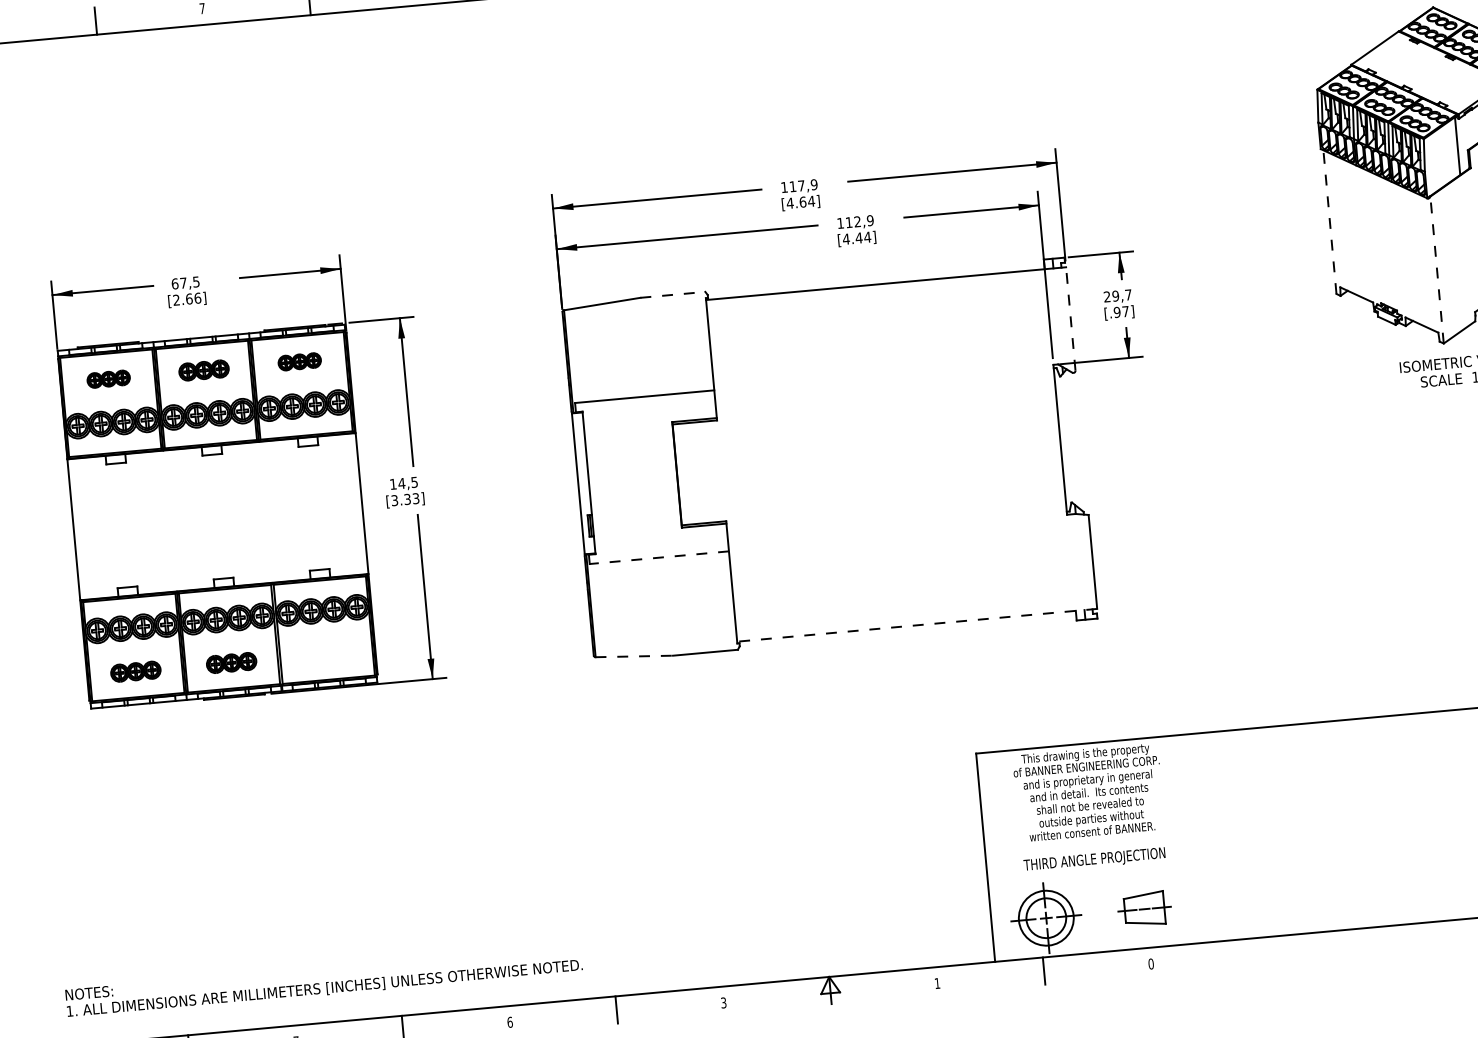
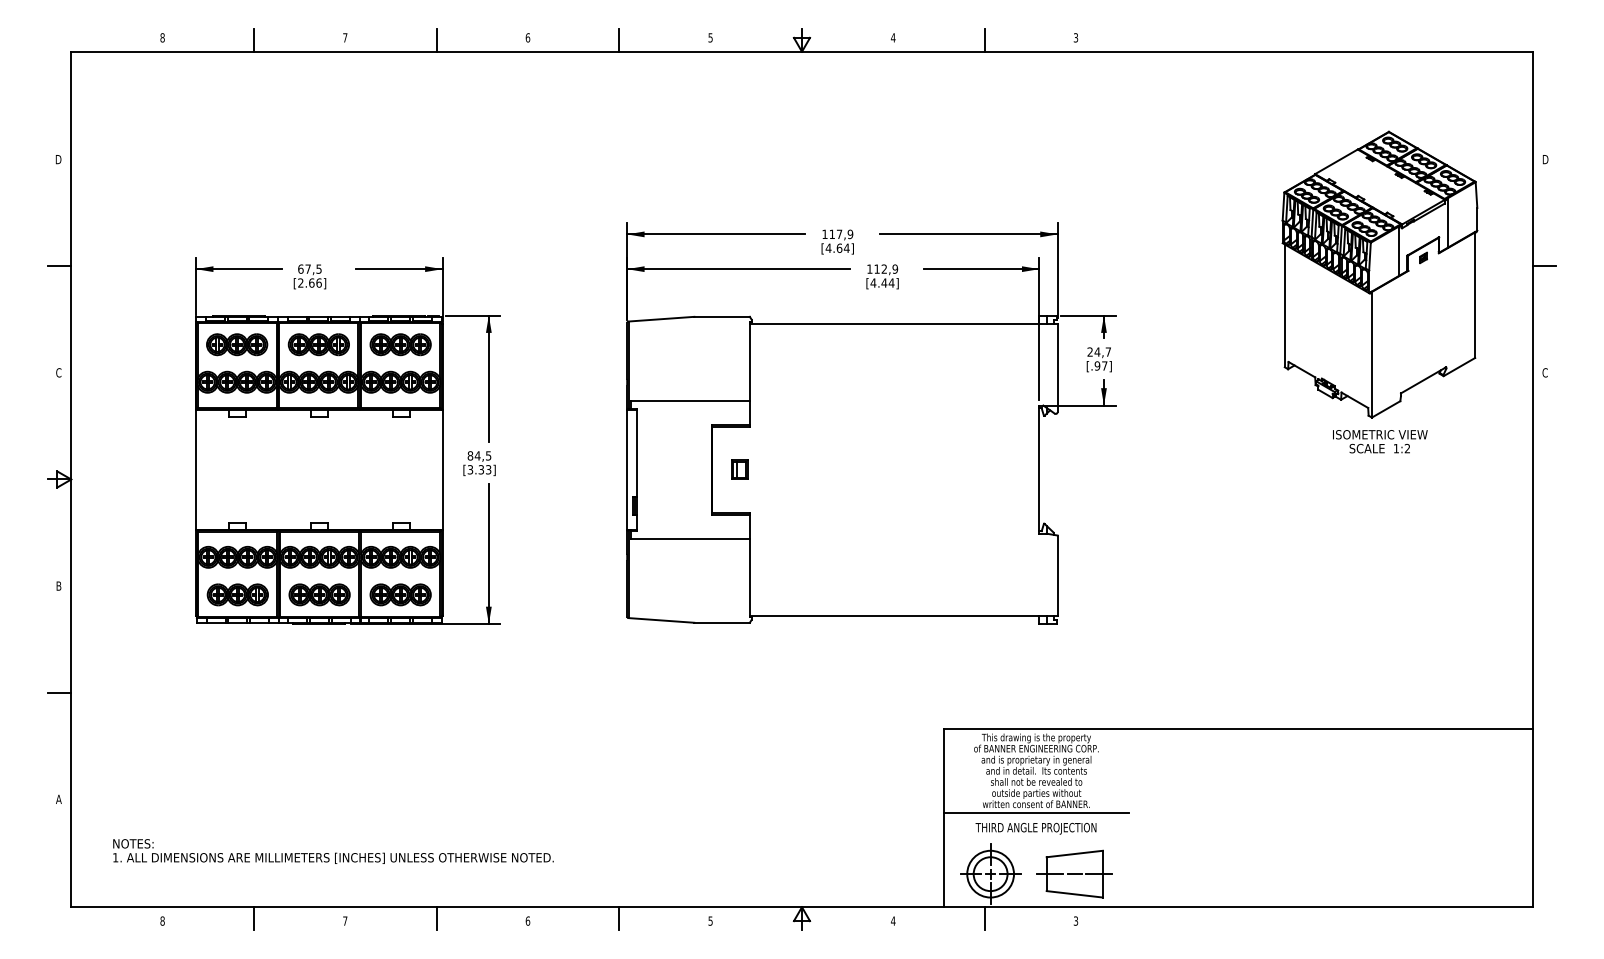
line: (1329, 221) -> (1284, 305), dashed -> solid
line: (1436, 269) -> (1371, 354), dashed -> solid
line: (673, 294) -> (722, 316), dashed -> solid
text: (1115, 295) -> (1097, 351), 29,7 -> 24,7
line: (1070, 318) -> (1057, 367), dashed -> solid
part: (299, 361) -> (400, 344), size x1.67
part: (203, 370) -> (318, 344), size x1.43
part: (108, 378) -> (237, 344), size x1.67
part: (709, 471) -> (739, 469), added
text: (393, 483) -> (470, 455), 14,5 -> 84,5
line: (659, 557) -> (690, 538), dashed -> solid
line: (916, 624) -> (903, 615), dashed -> solid
part: (326, 653) -> (400, 594), added
line: (634, 656) -> (661, 620), dashed -> solid
part: (231, 662) -> (319, 594), size x1.43
part: (135, 671) -> (237, 594), size x1.43
line: (1093, 841) -> (1036, 812), added
part: (1144, 908) -> (1074, 873), size x1.67
text: (1150, 963) -> (1075, 920), 0 -> 3
text: (324, 980) -> (333, 851), moved
text: (937, 982) -> (893, 920), 1 -> 4
text: (723, 1002) -> (710, 920), 3 -> 5

